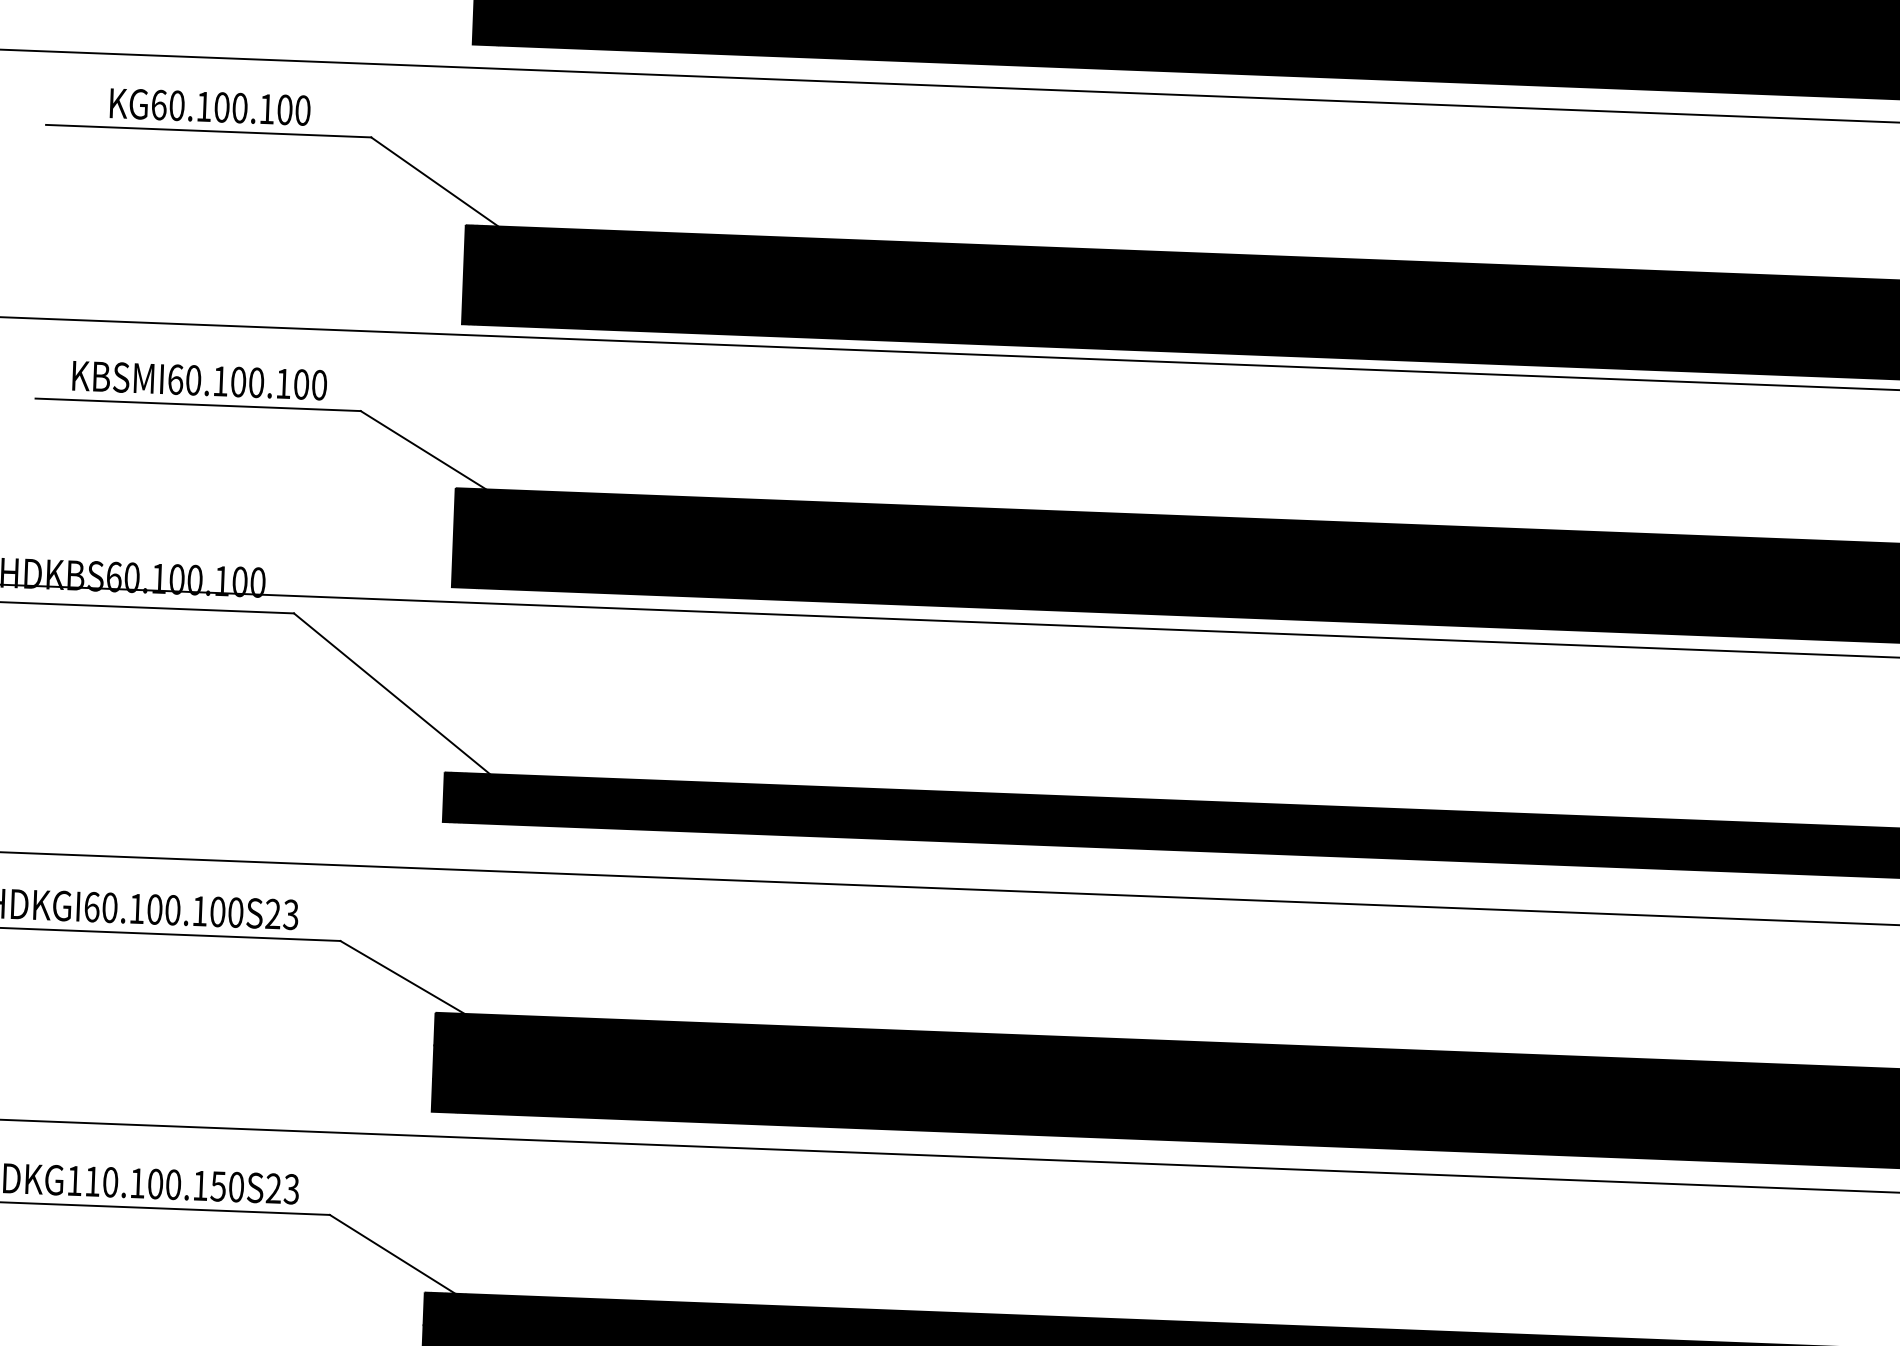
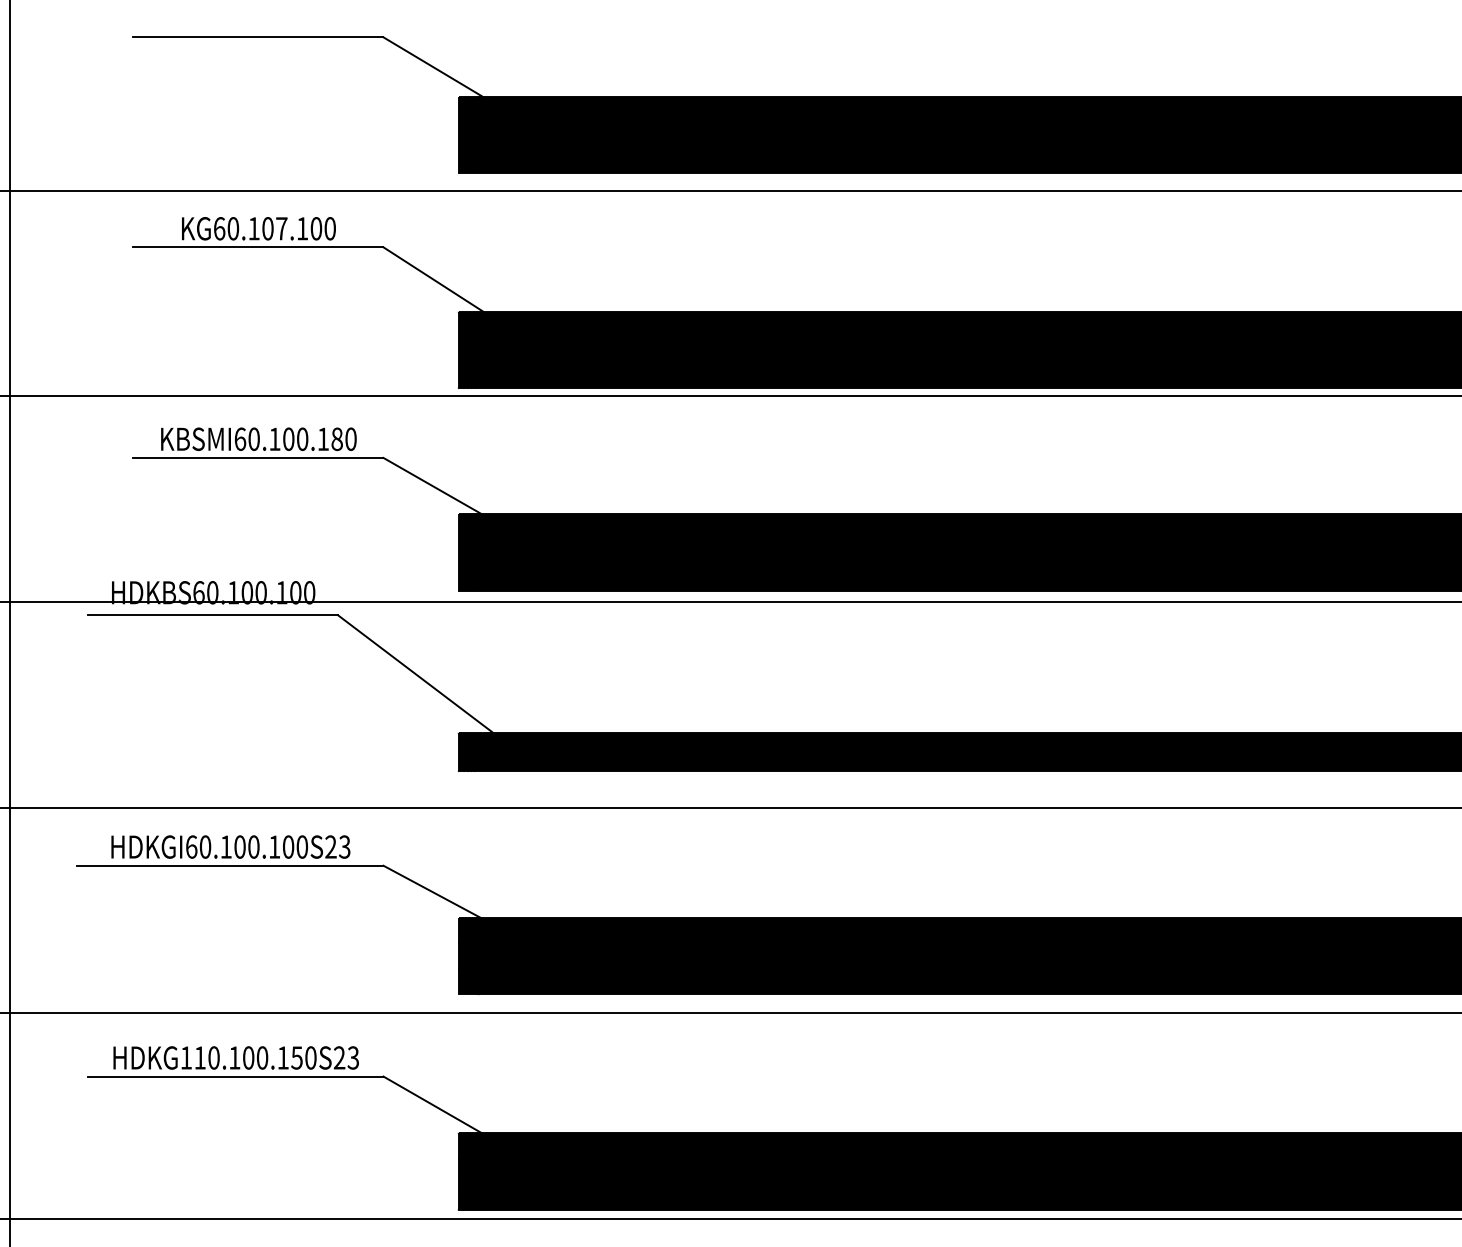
text: (239, 107) -> (281, 228), KG60.100.100 -> KG60.107.100
text: (300, 384) -> (336, 439), KBSMI60.100.100 -> KBSMI60.100.180

